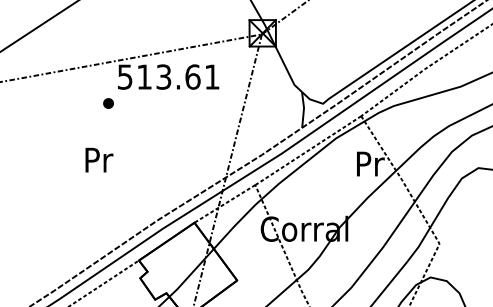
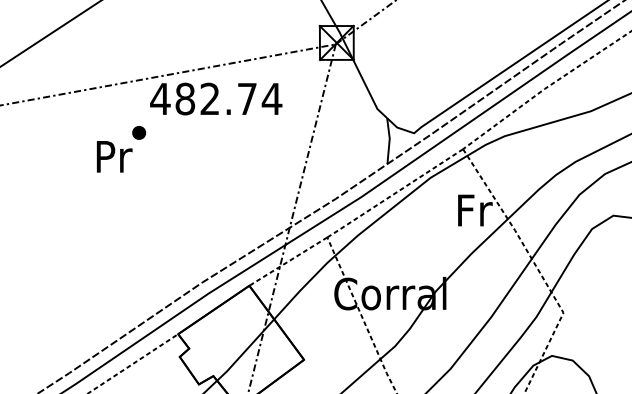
text: (168, 76) -> (216, 98), 513.61 -> 482.74
text: (99, 159) -> (114, 155), moved
text: (370, 163) -> (474, 209), Pr -> Fr

